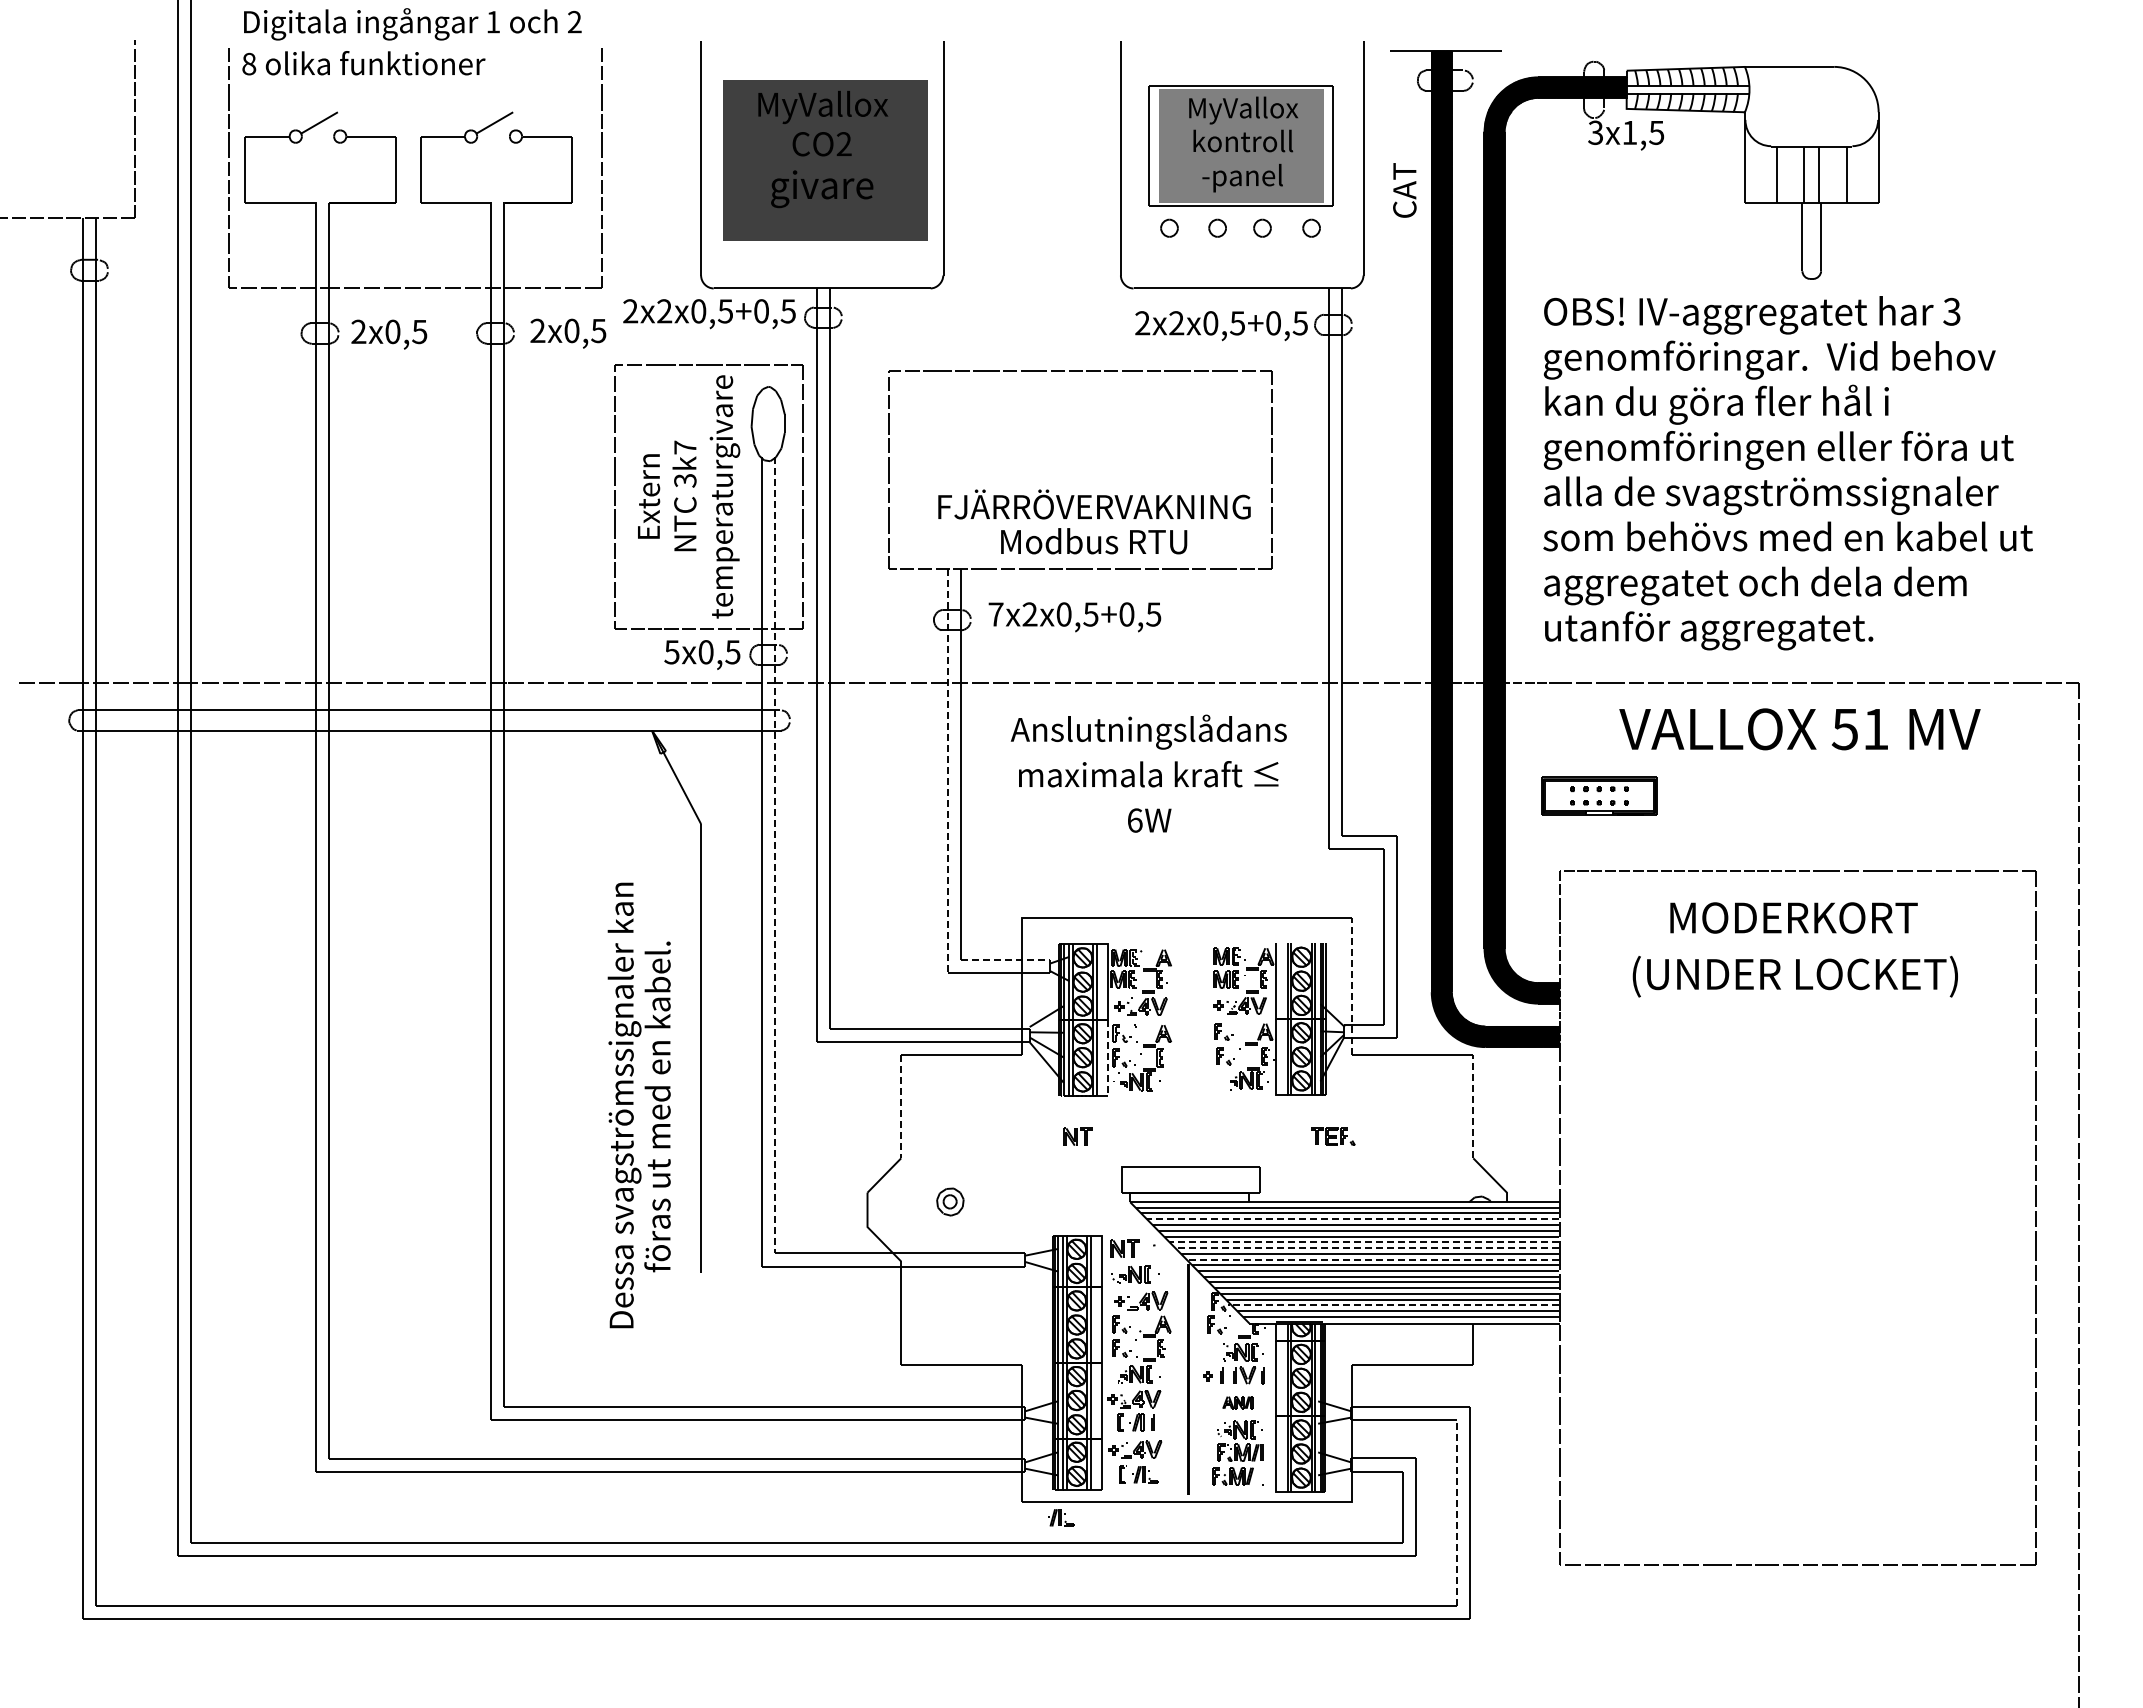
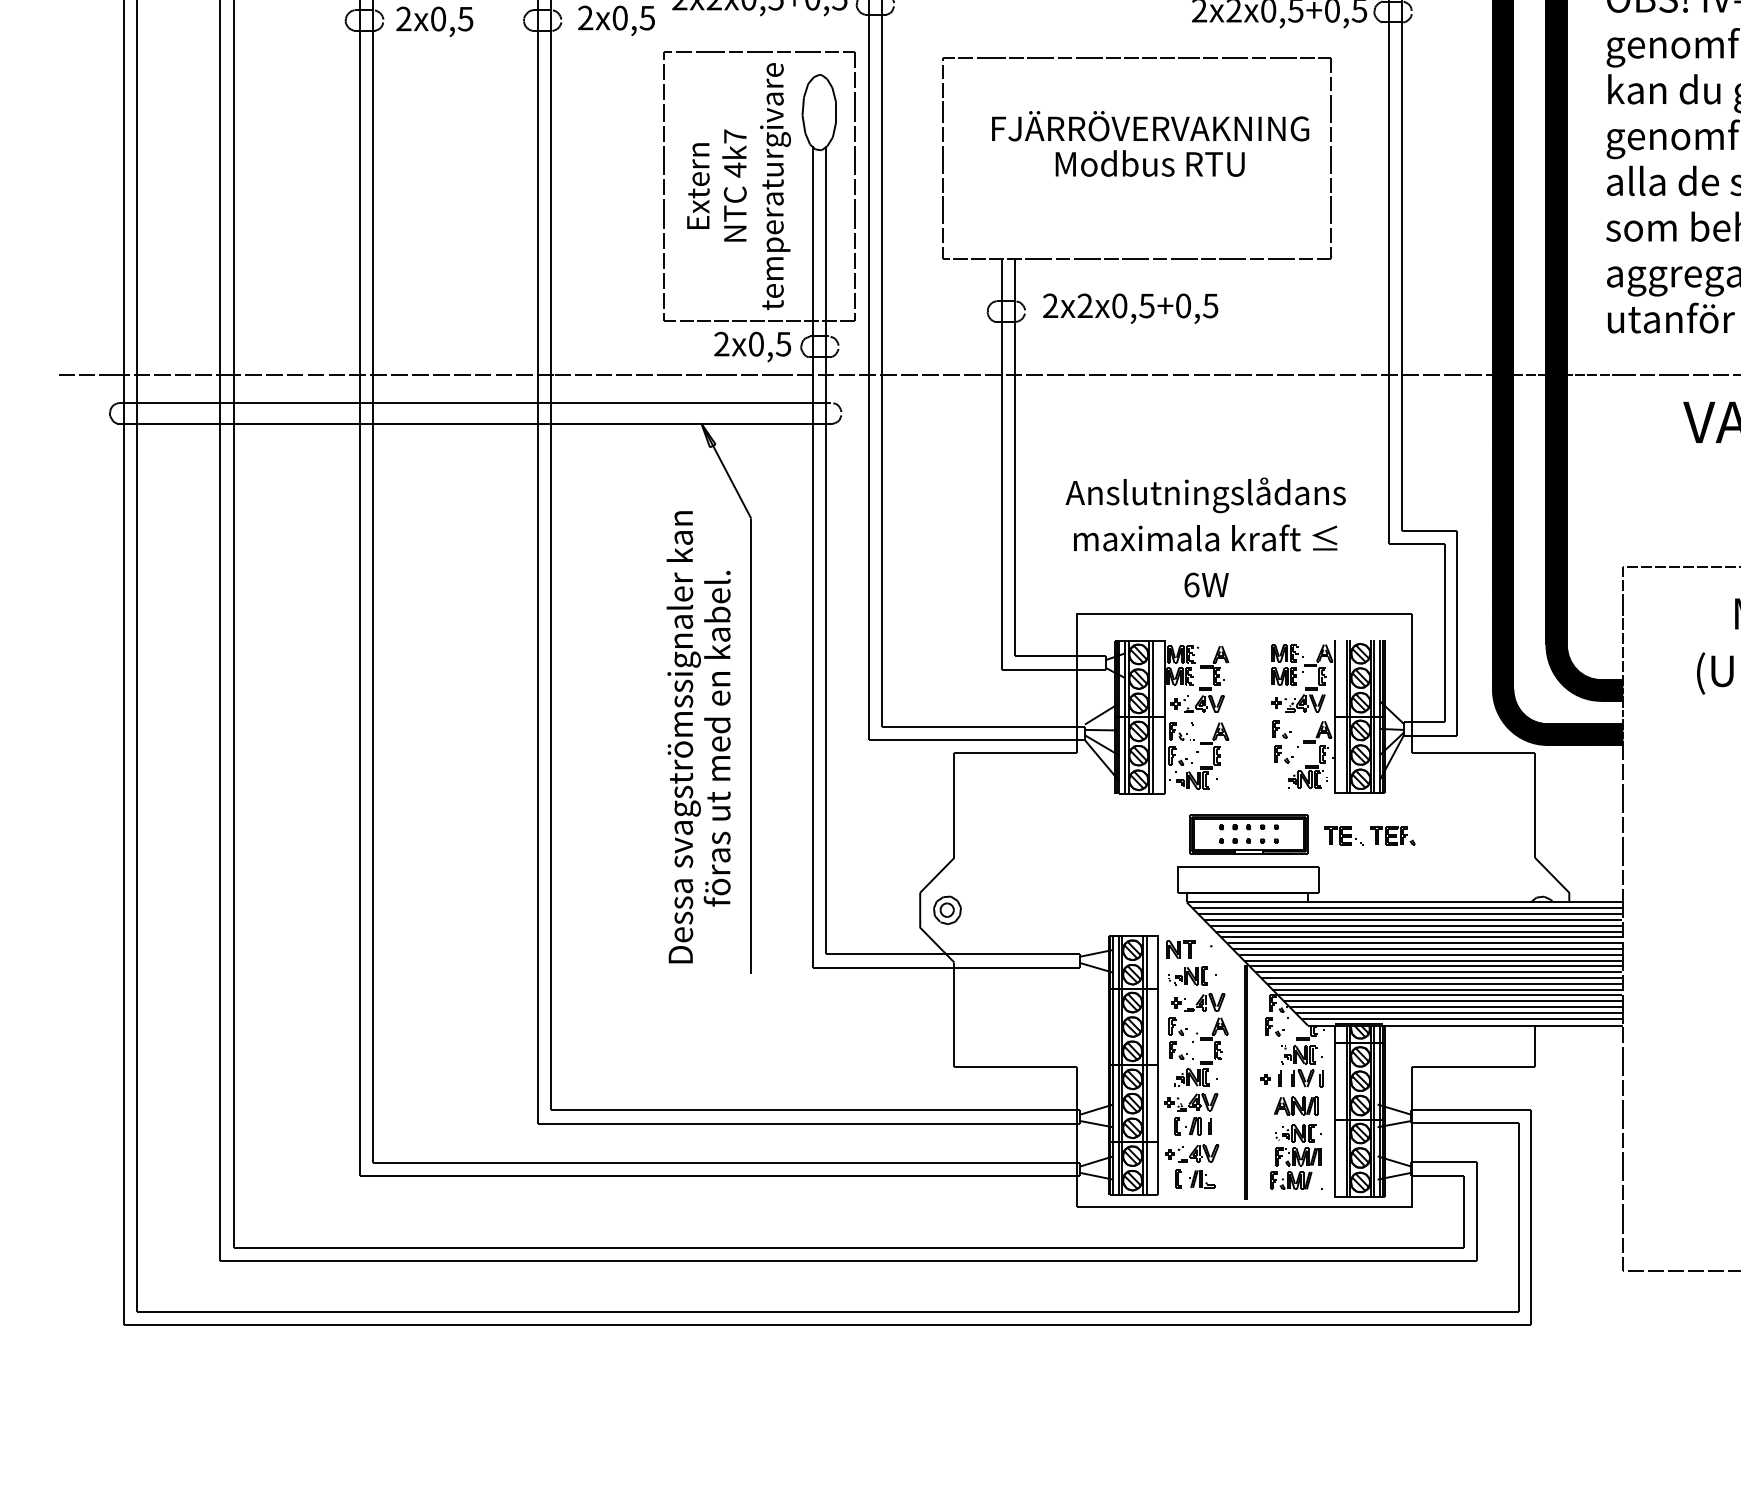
text: (685, 480) -> (735, 169), 3k7 -> 4k7
text: (1094, 521) -> (1150, 143), moved
text: (995, 614) -> (1050, 305), 7x2x0,5+0,5 -> 2x2x0,5+0,5
text: (671, 652) -> (721, 344), 5x0,5 -> 2x0,5
line: (947, 771) -> (1001, 465), dashed -> solid
text: (1148, 773) -> (1205, 537), moved
part: (1599, 795) -> (1249, 833), moved
line: (774, 855) -> (825, 550), dashed -> solid
line: (1005, 959) -> (1060, 656), dashed -> solid
line: (1352, 986) -> (1412, 683), dashed -> solid
line: (1108, 1057) -> (1164, 755), dashed -> solid
text: (638, 1105) -> (697, 737), moved
line: (901, 1106) -> (954, 805), dashed -> solid
line: (1473, 1106) -> (1535, 805), dashed -> solid
part: (1077, 1136) -> (1133, 835), removed
part: (1285, 1136) -> (1344, 835), added
part: (950, 1201) -> (947, 909), moved
line: (1352, 1219) -> (1412, 919), dashed -> solid
line: (1364, 1242) -> (1424, 943), dashed -> solid
line: (1366, 1248) -> (1426, 949), dashed -> solid
line: (1372, 1259) -> (1432, 960), dashed -> solid
line: (1395, 1305) -> (1456, 1007), dashed -> solid
part: (1237, 1402) -> (1295, 1105), size x1.43
line: (1456, 1512) -> (1518, 1217), dashed -> solid
part: (1061, 1517) -> (1117, 1222), removed

